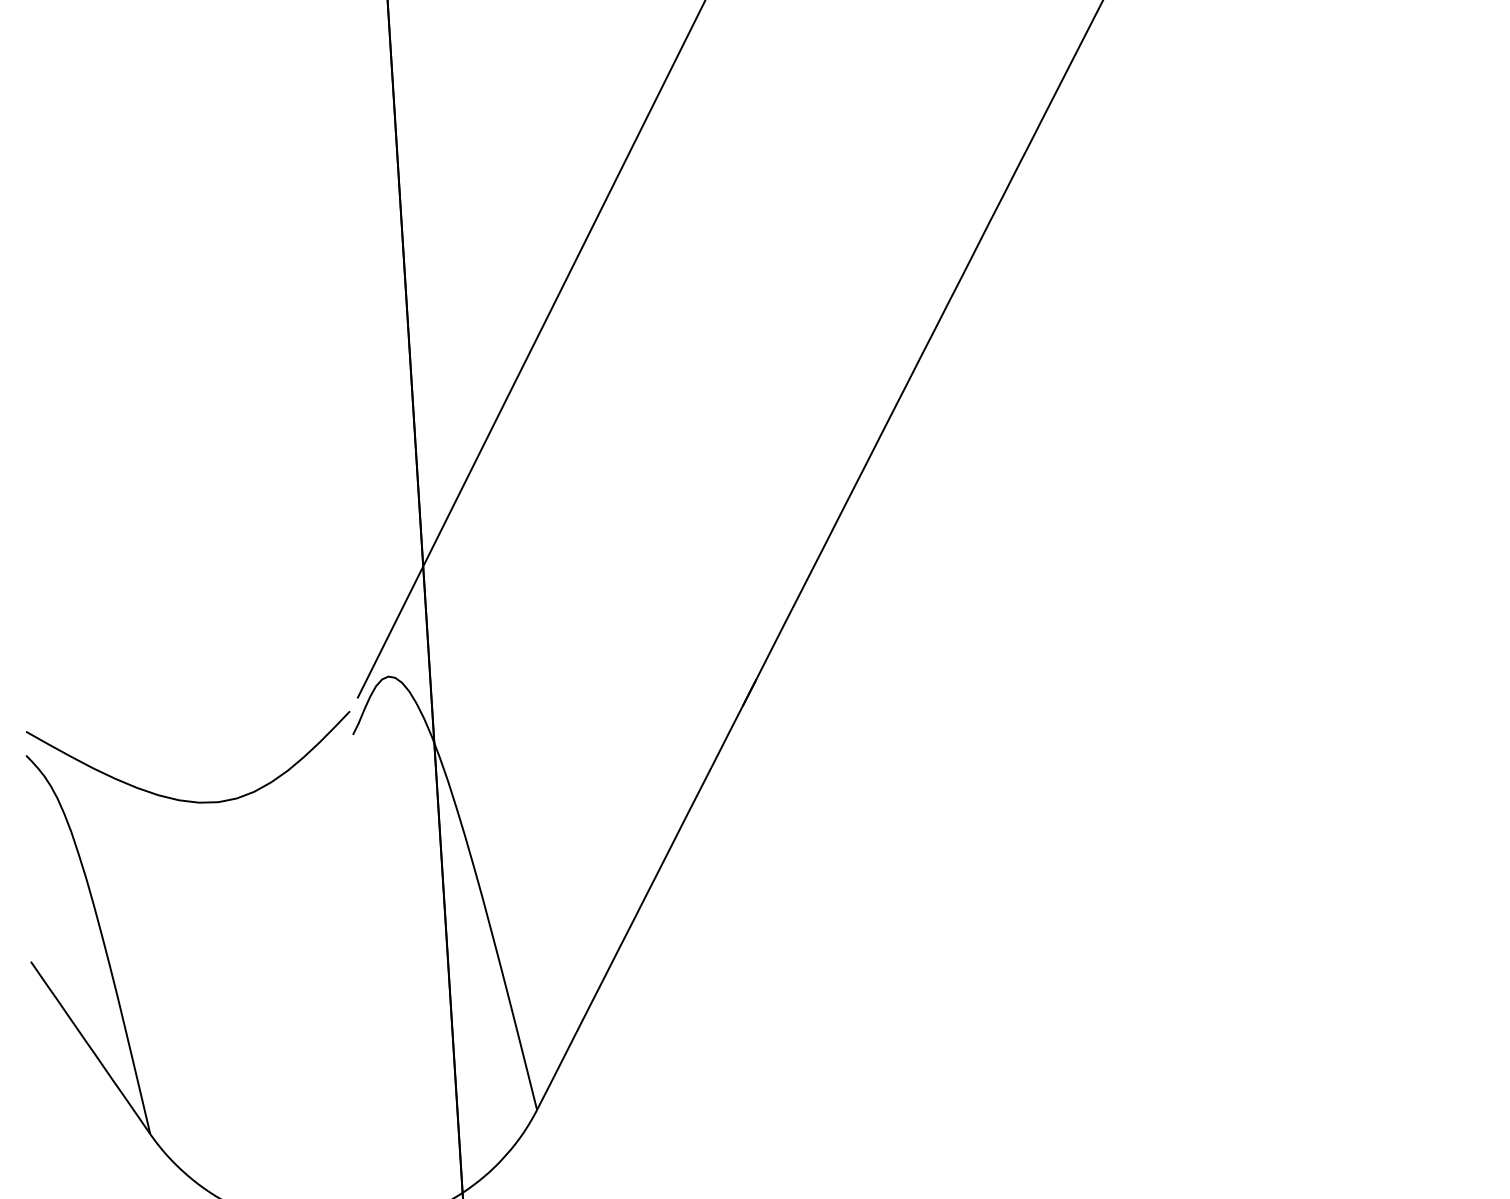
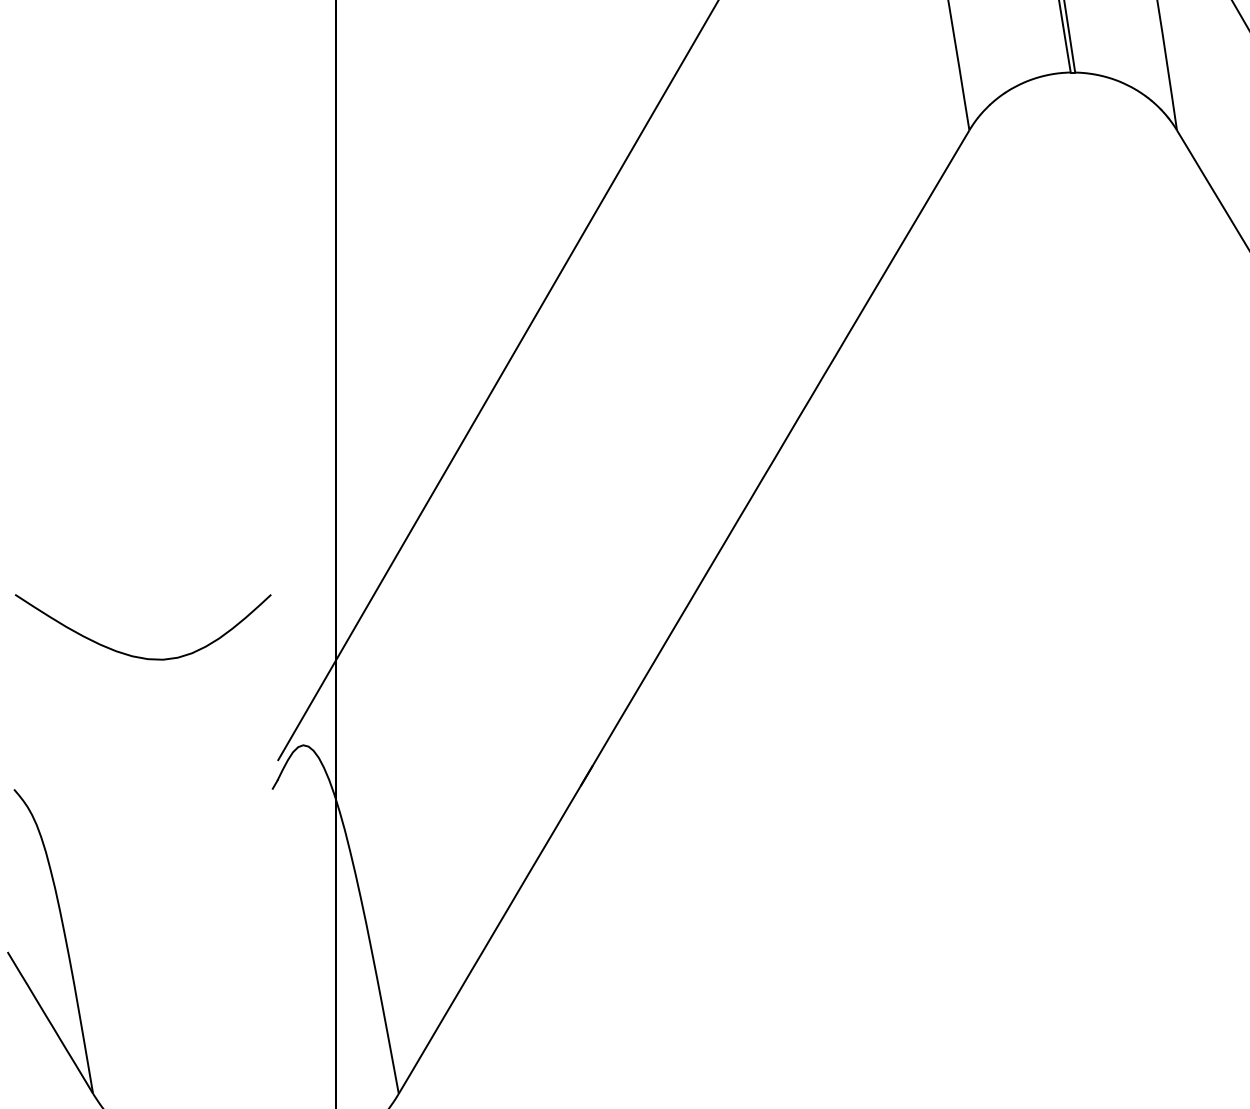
curve: (189, 799) -> (140, 656), moved

